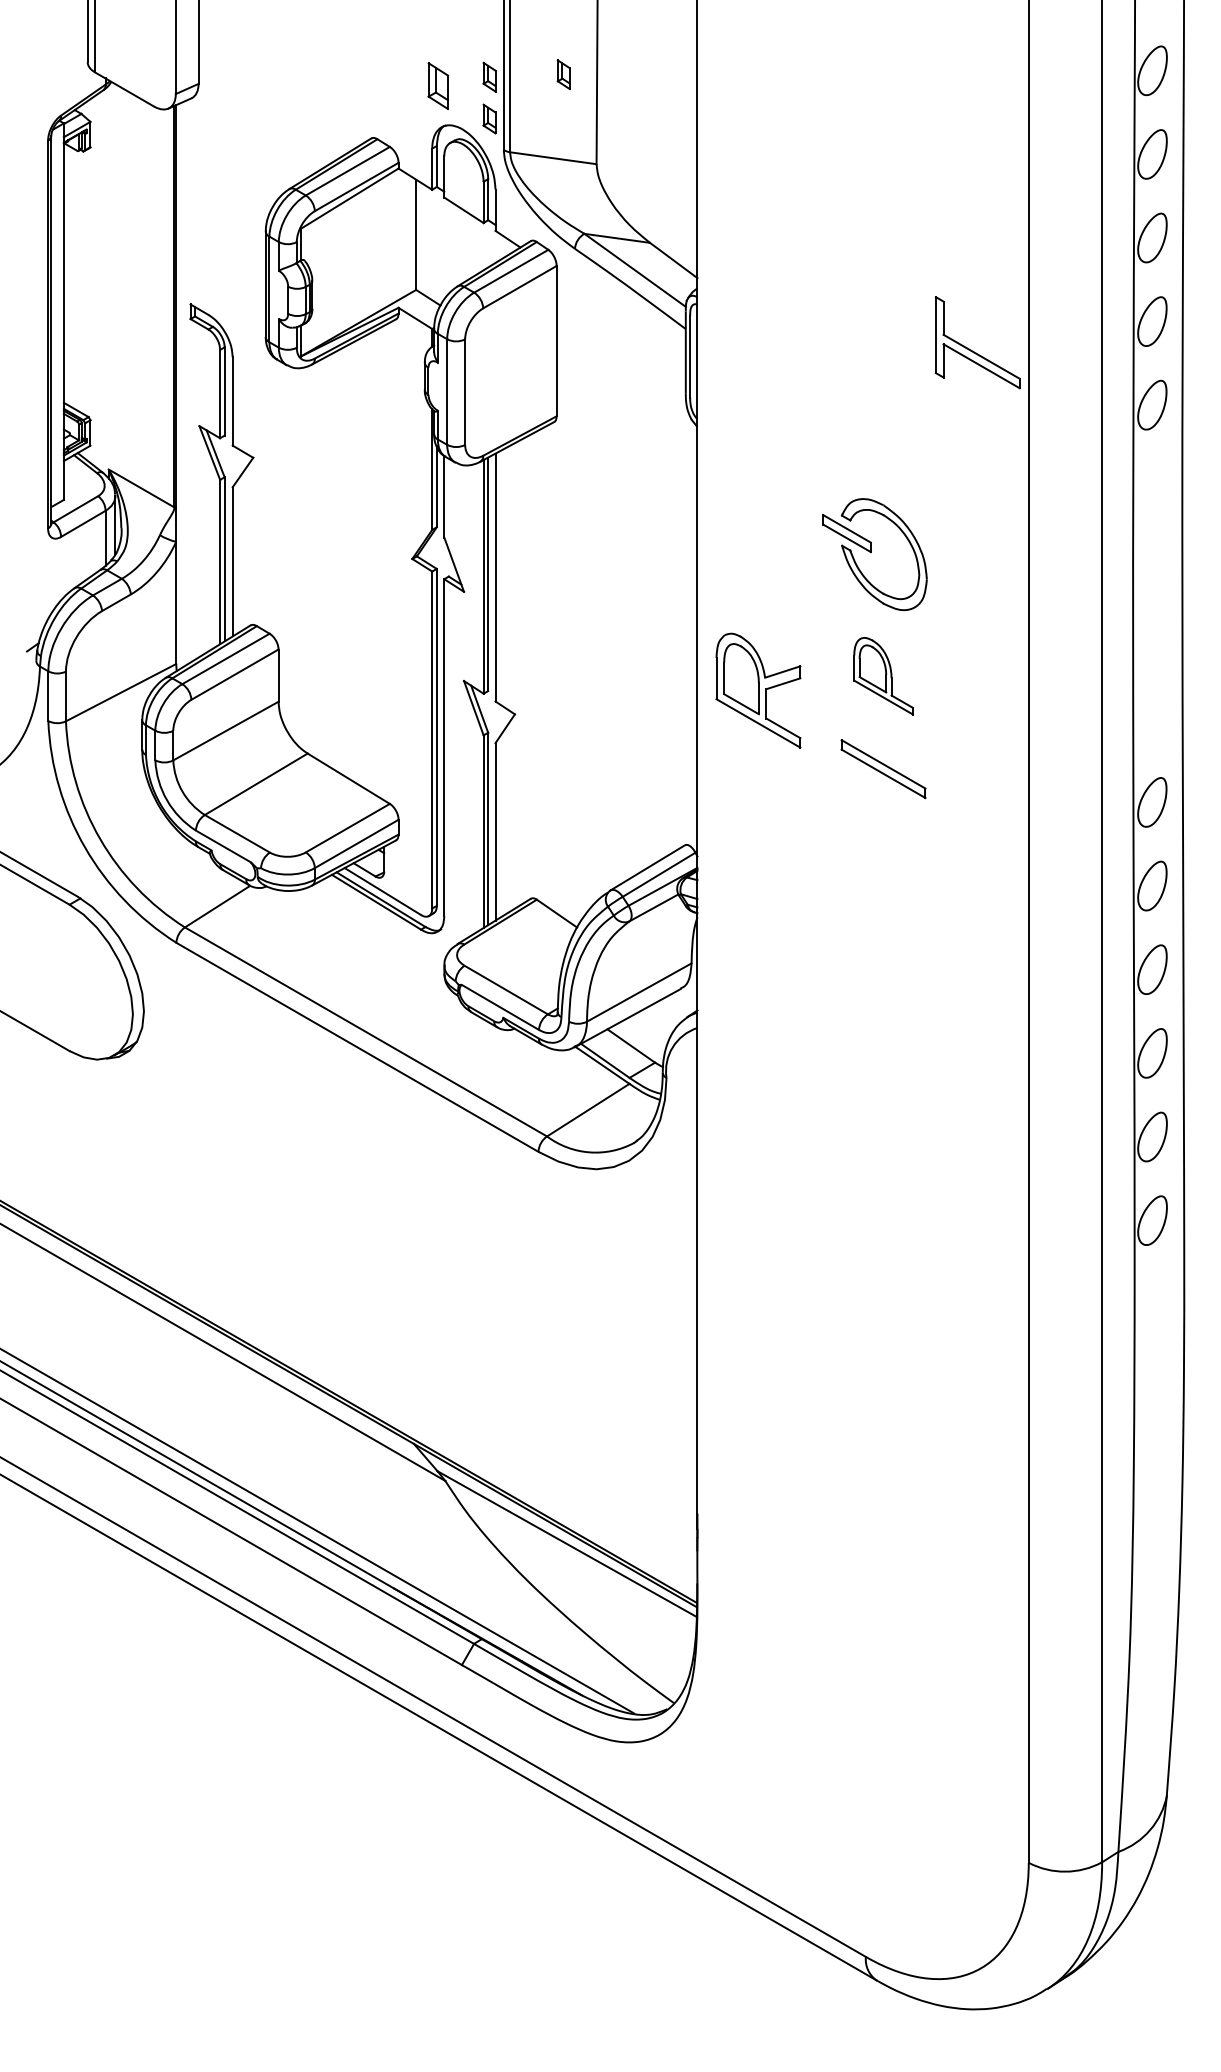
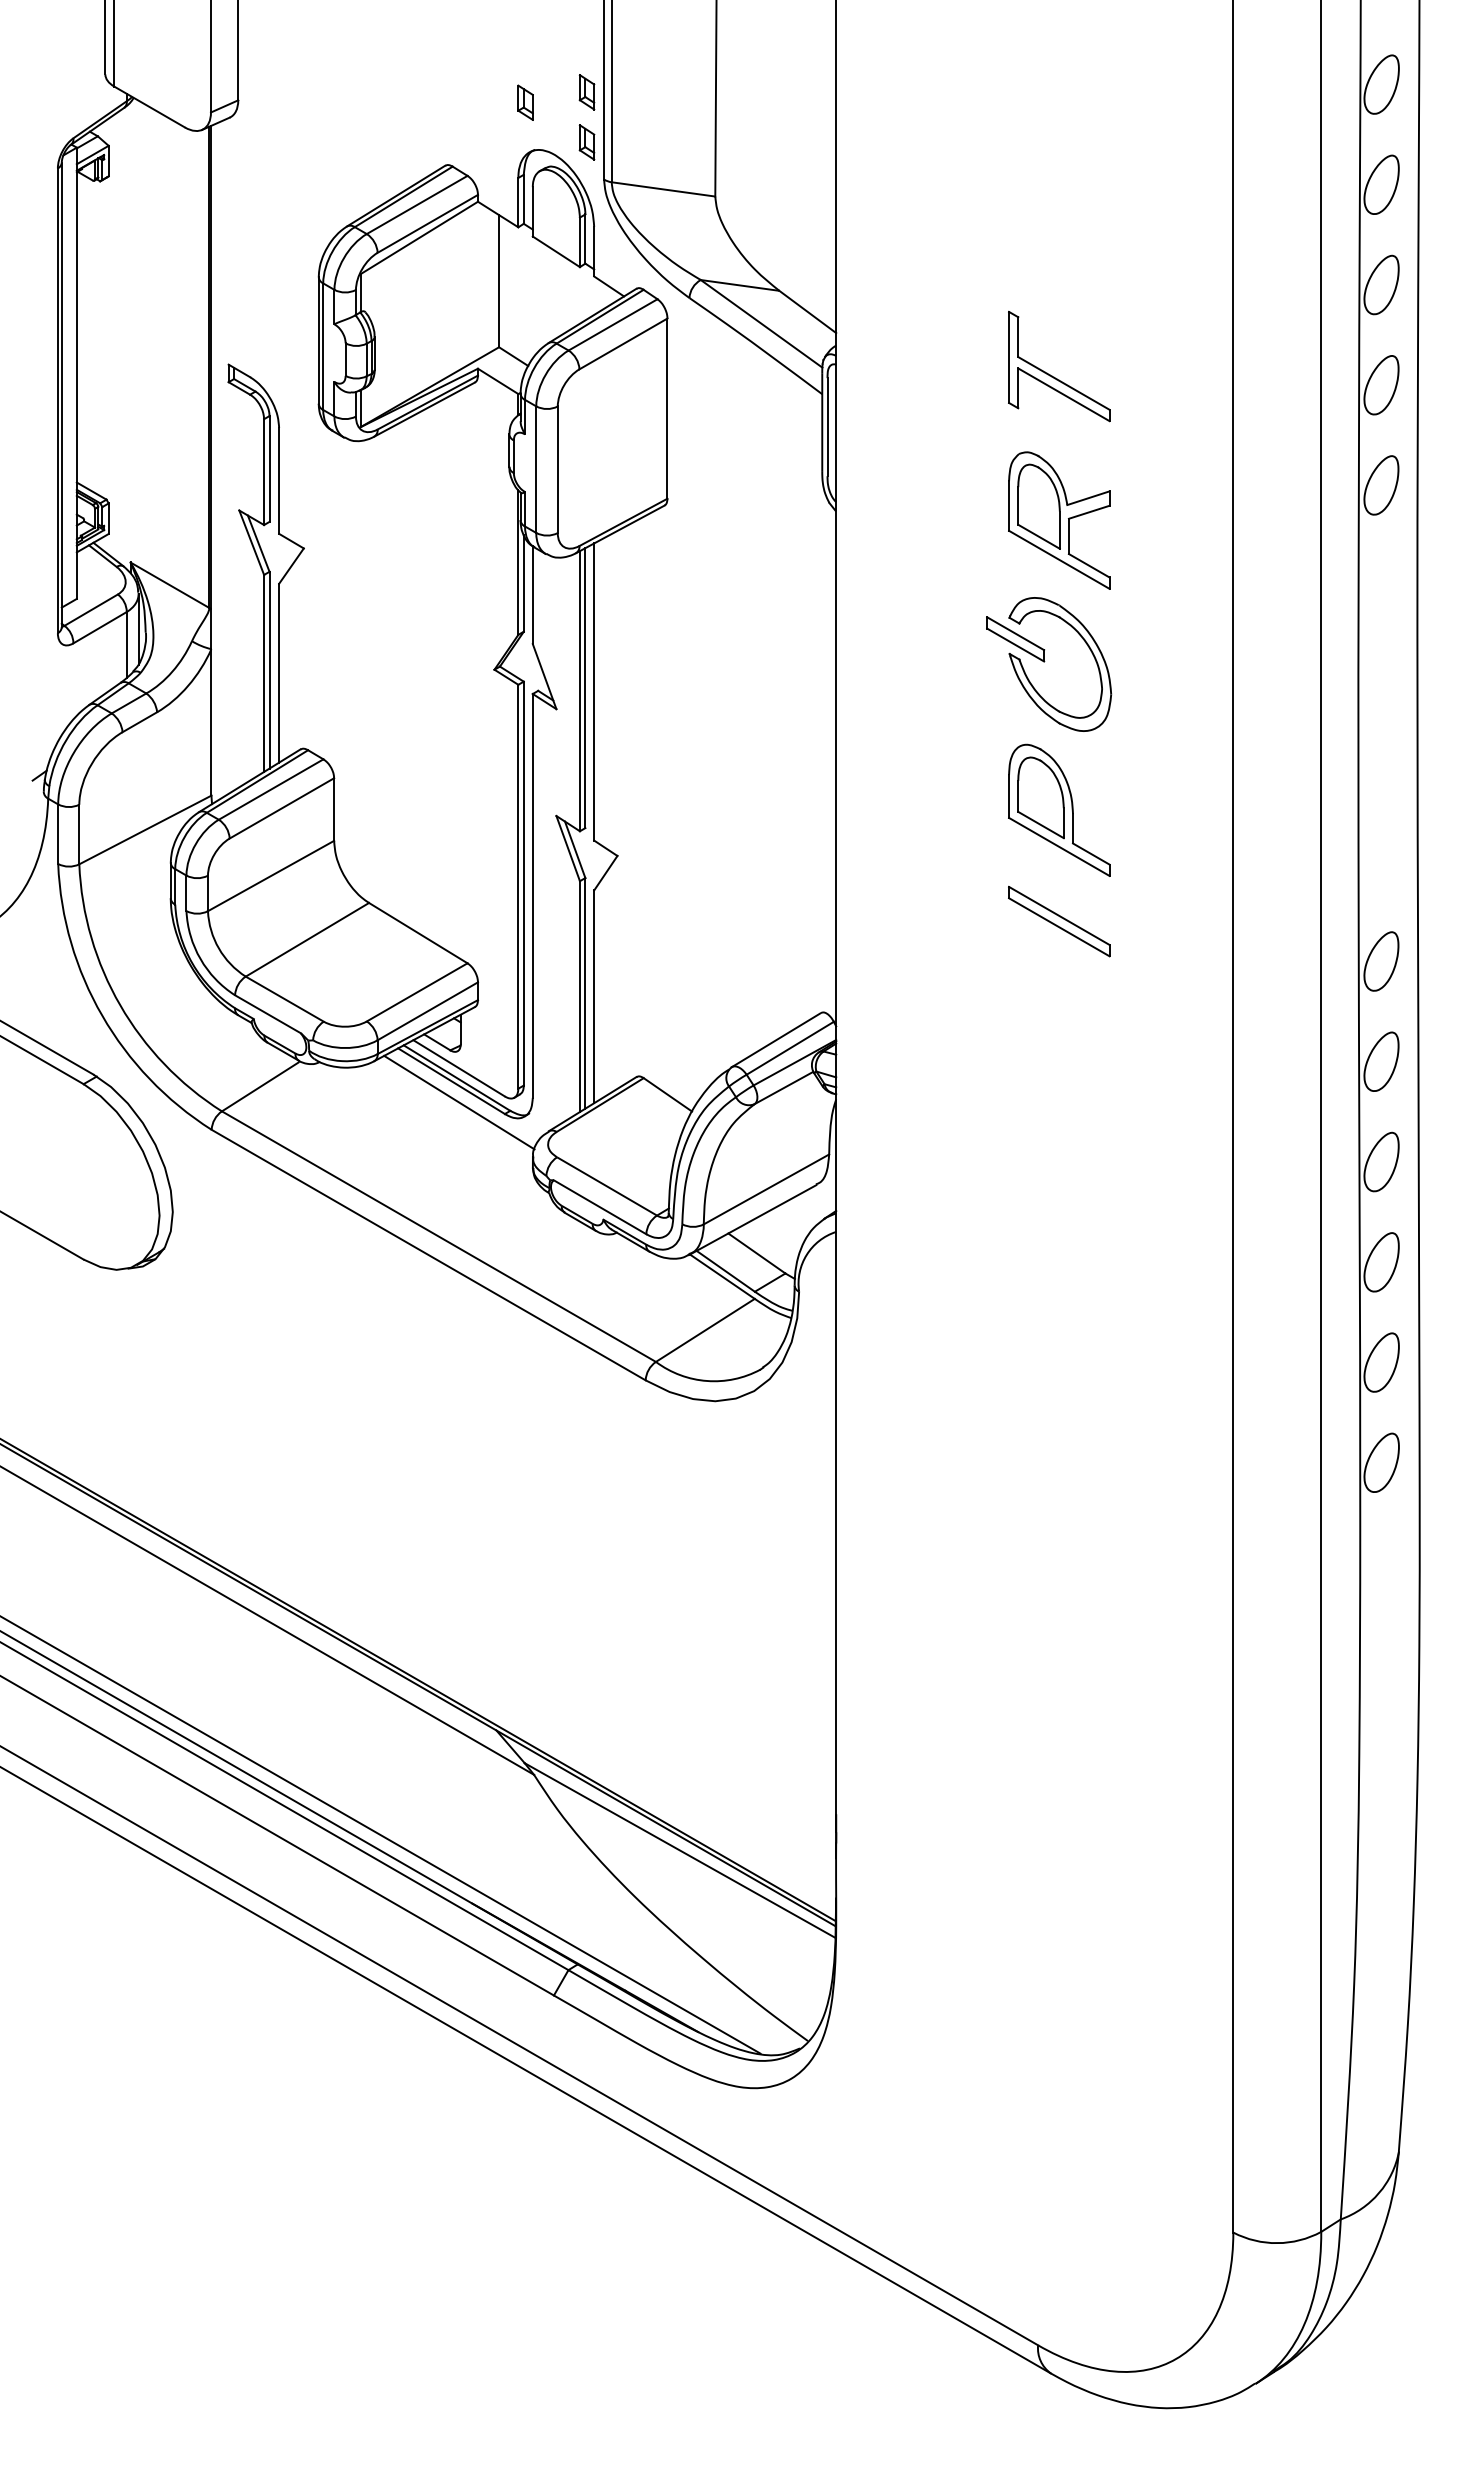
part: (563, 74) -> (675, 89), removed
part: (438, 85) -> (525, 102), size x0.62
part: (973, 351) -> (1054, 376), moved
part: (883, 675) -> (1059, 809), size x1.43
part: (758, 690) -> (1059, 520), moved
line: (383, 920) -> (459, 1102), added

